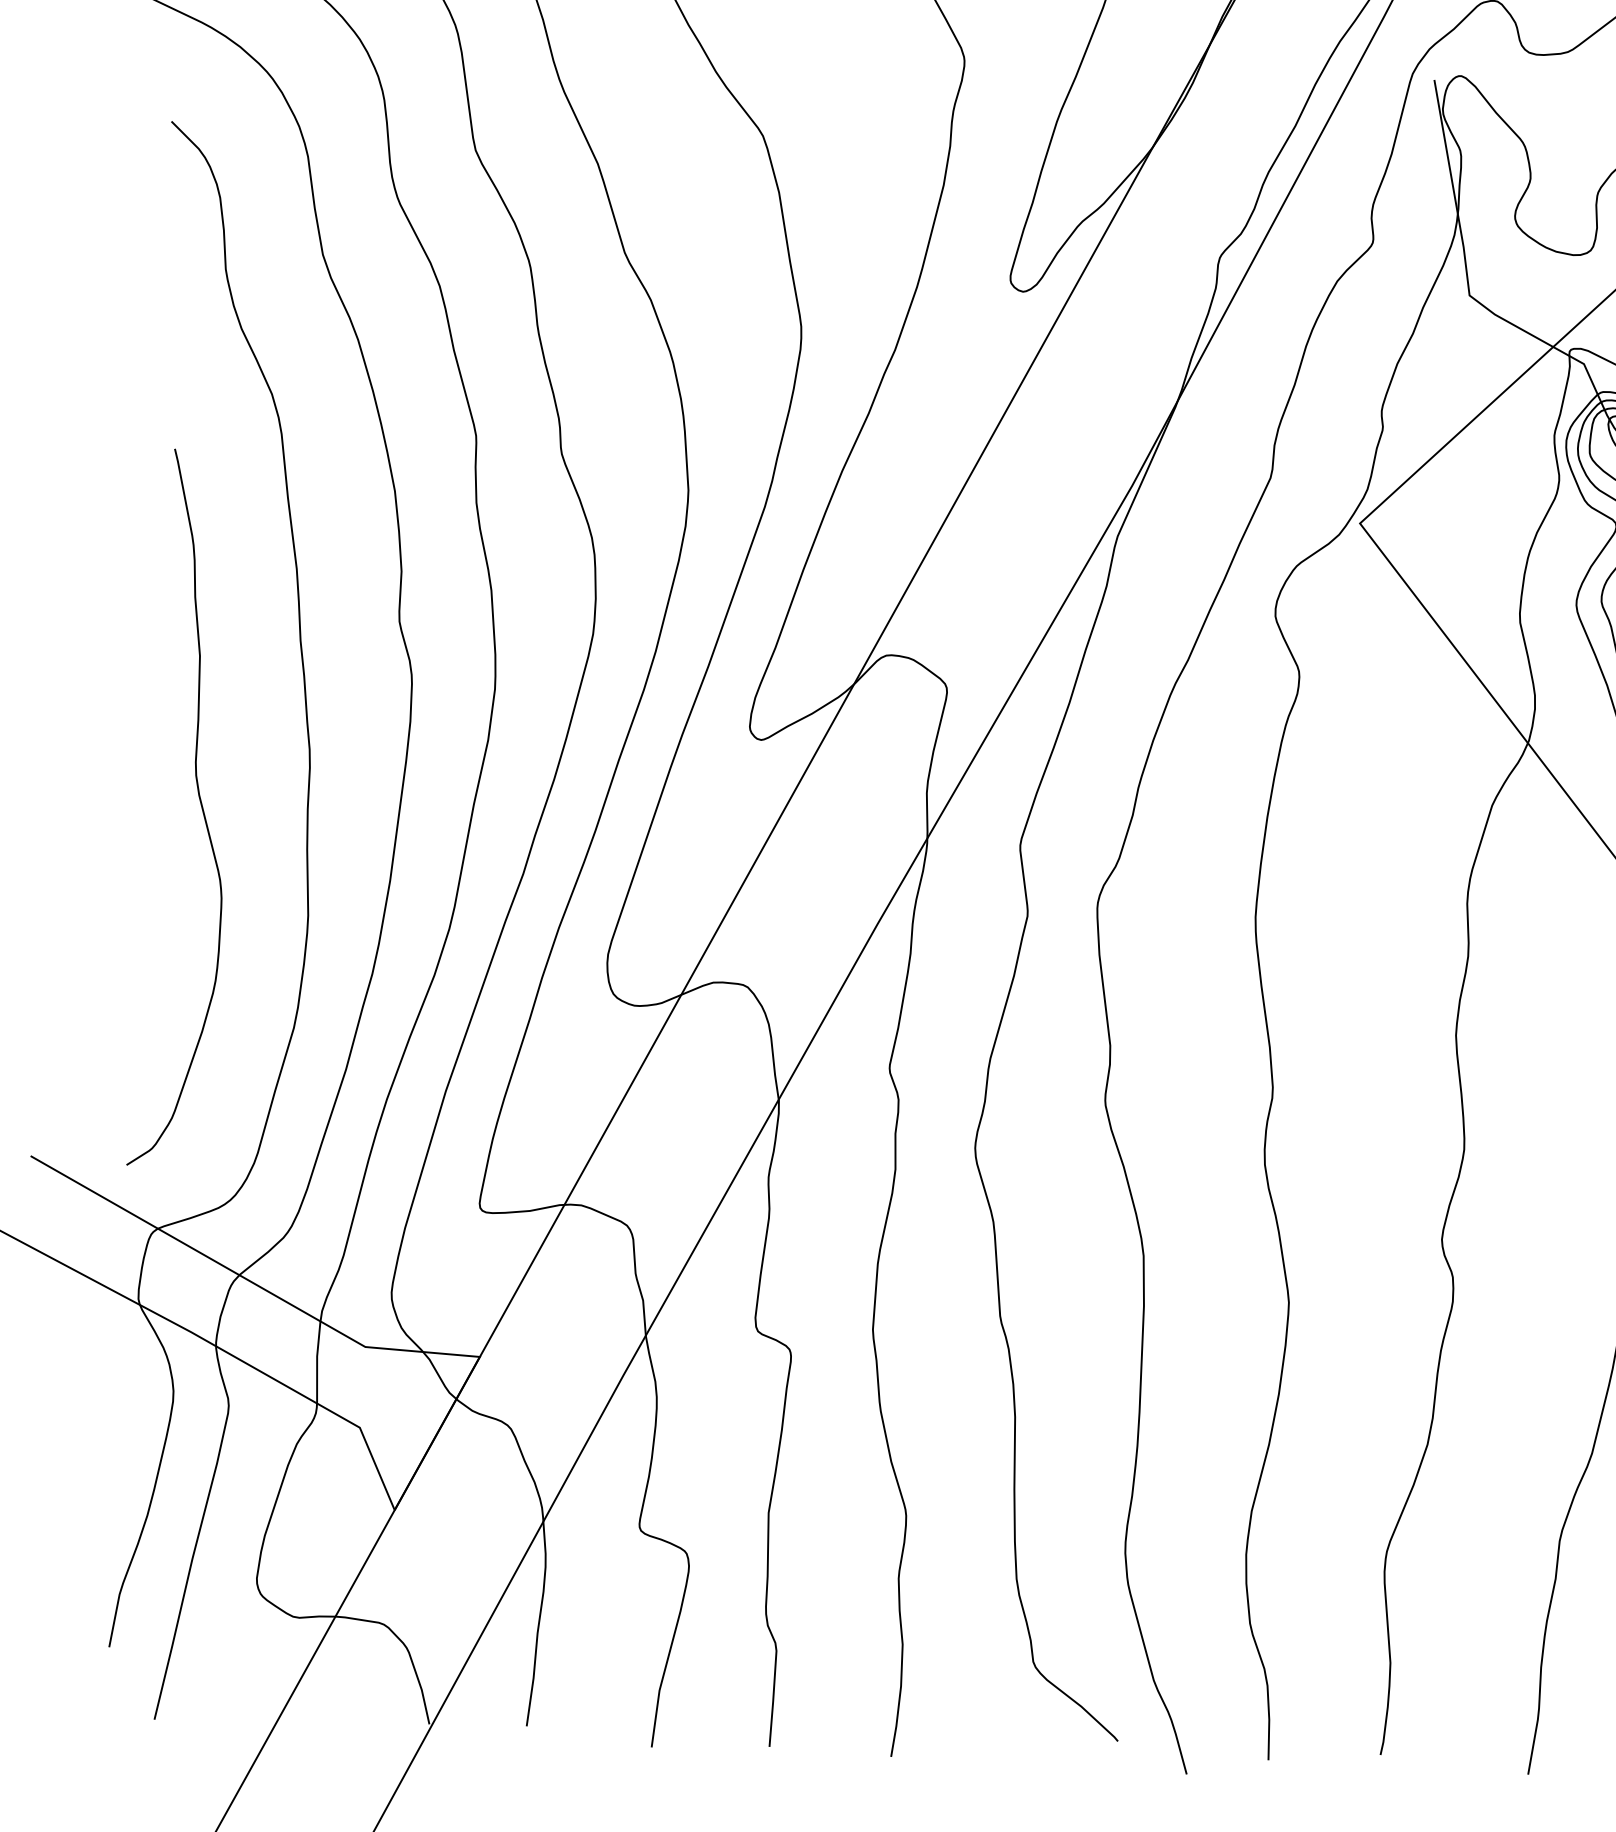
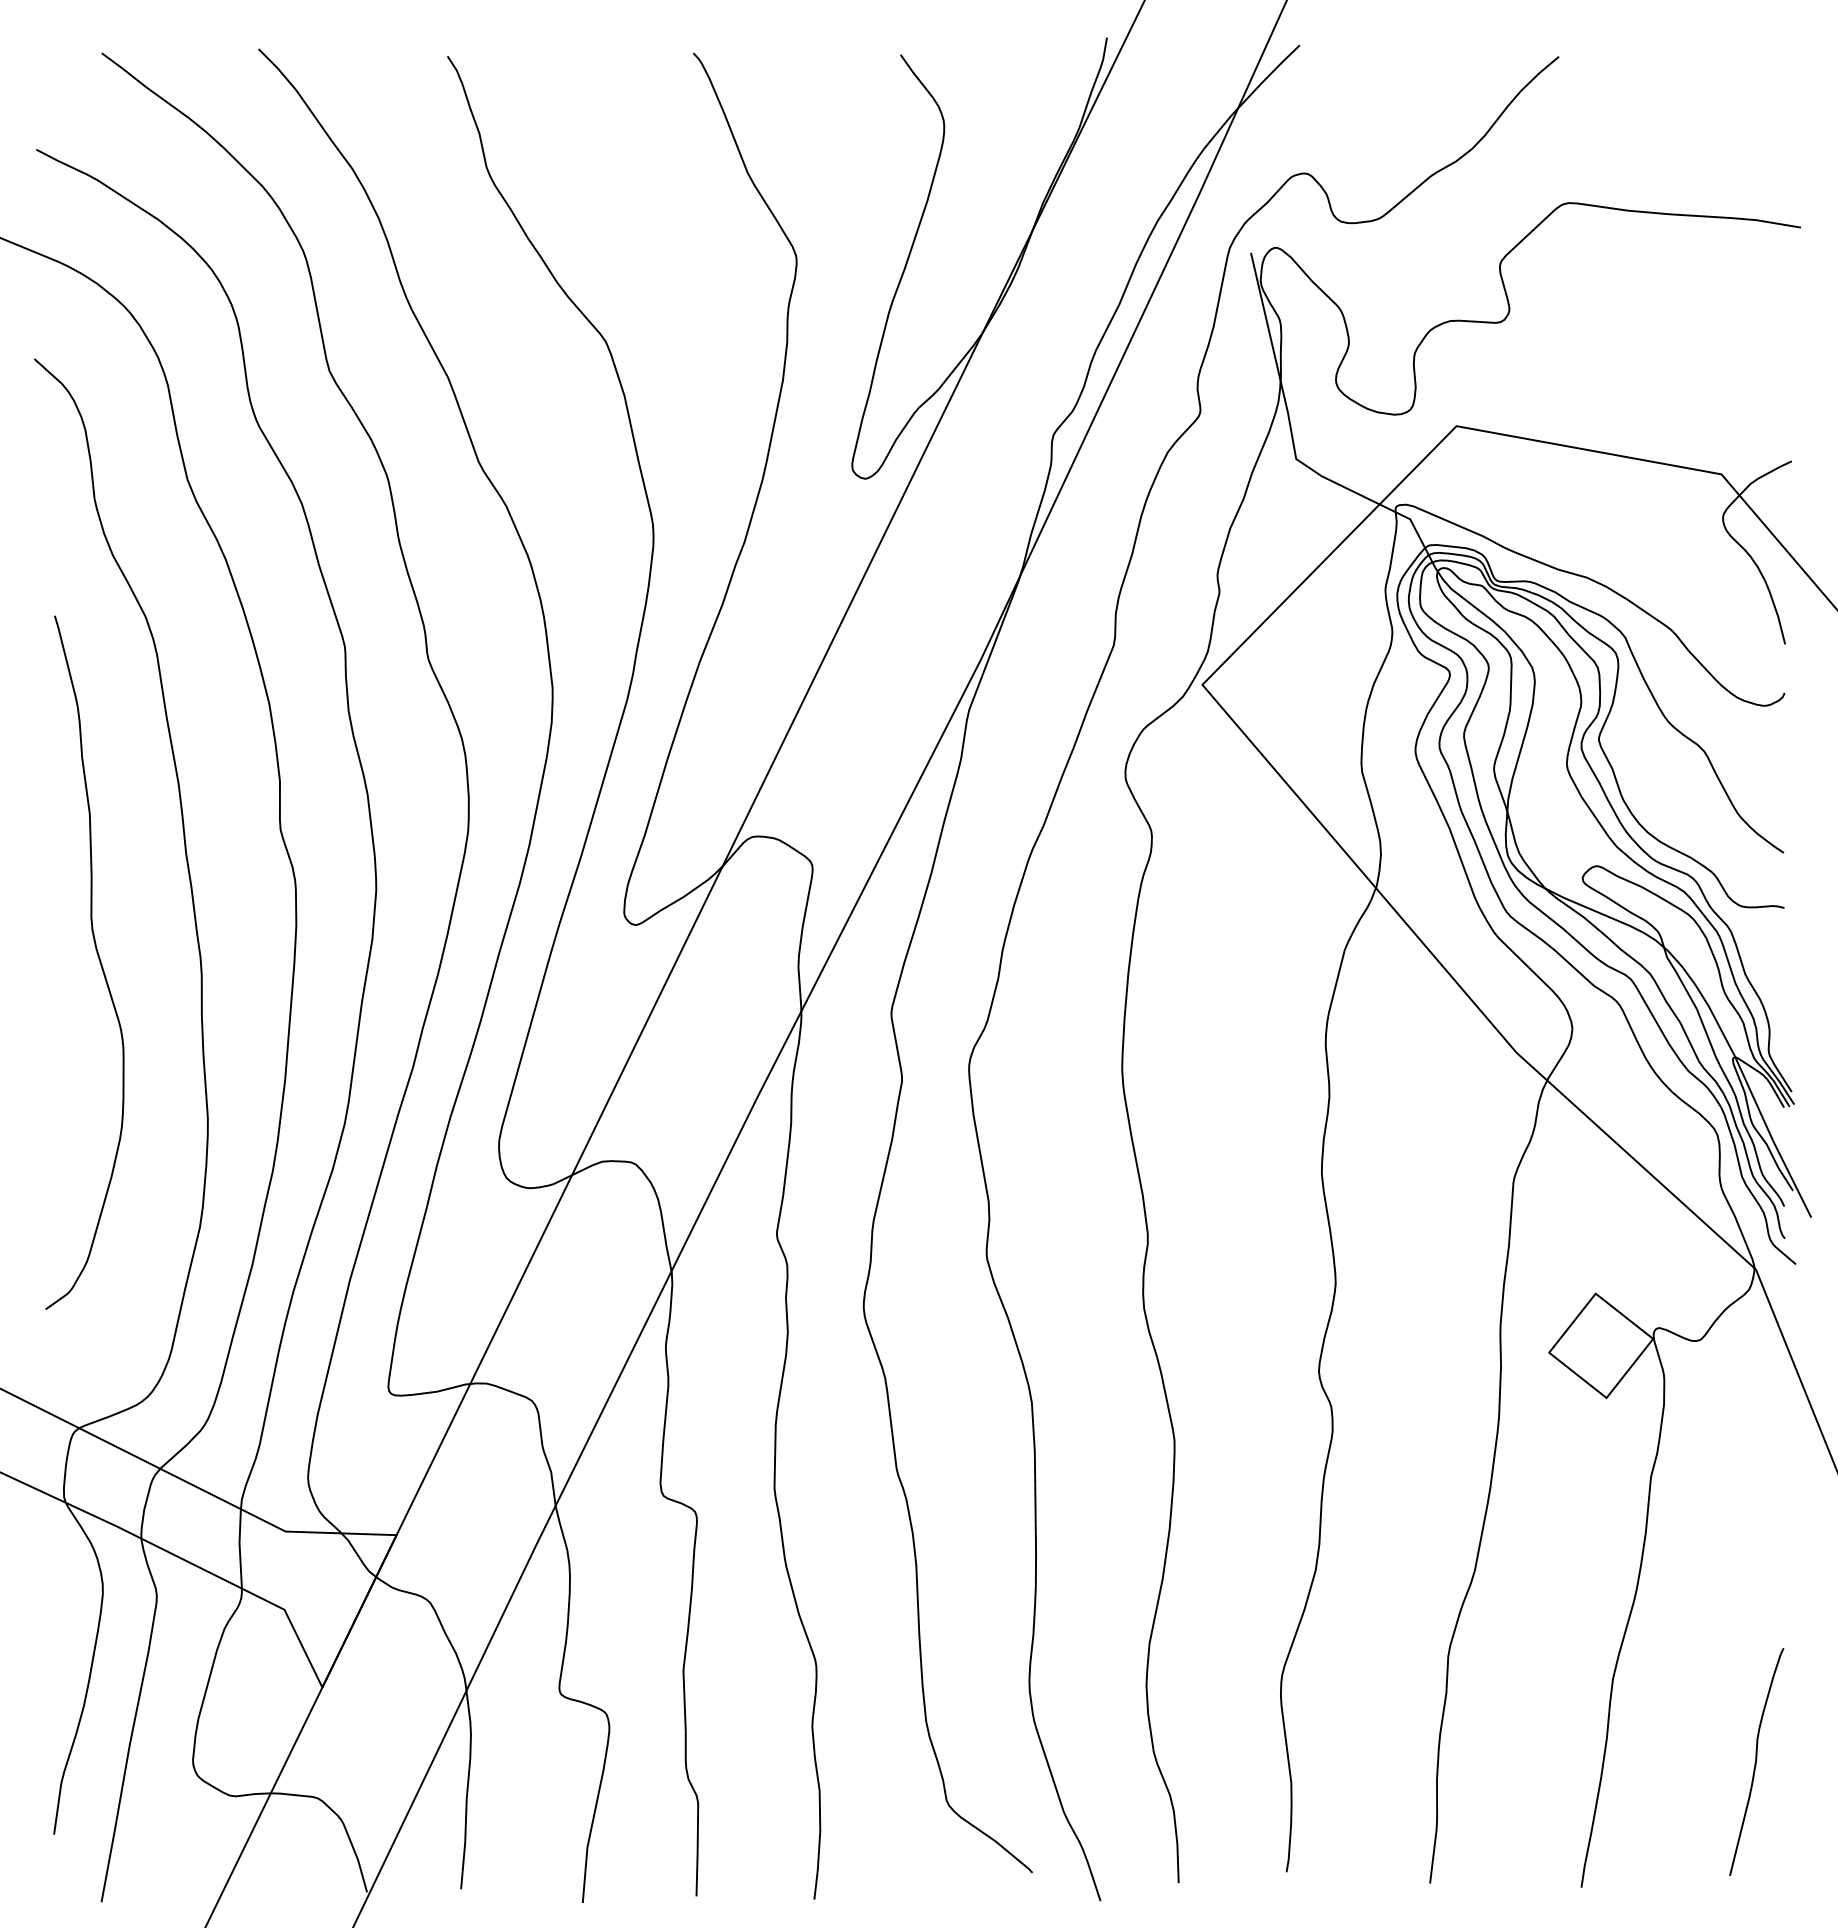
curve: (199, 803) -> (97, 956), moved

